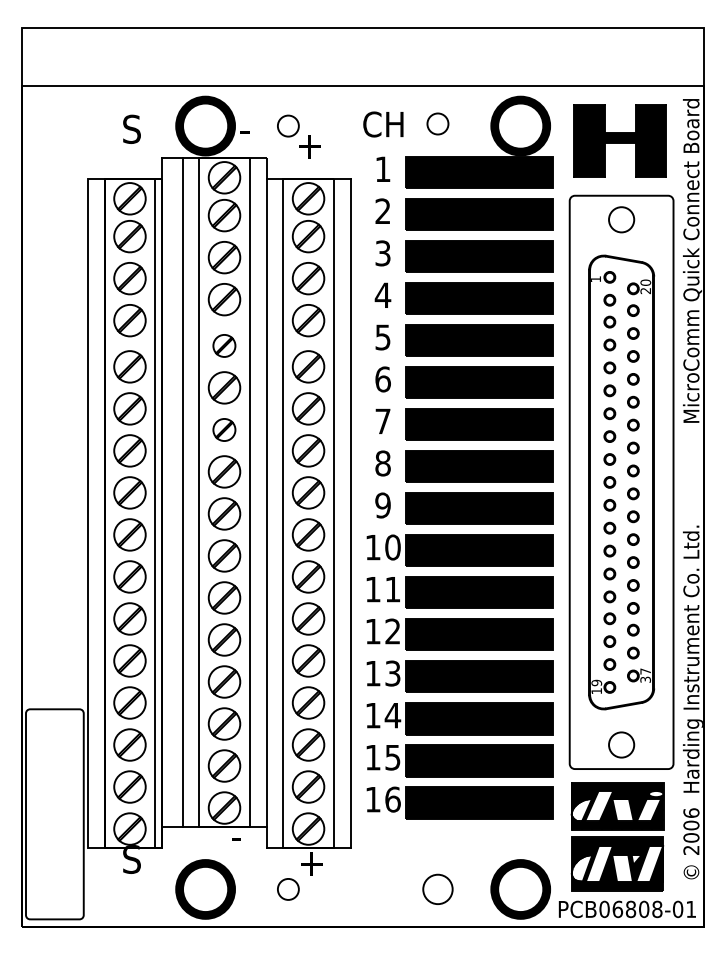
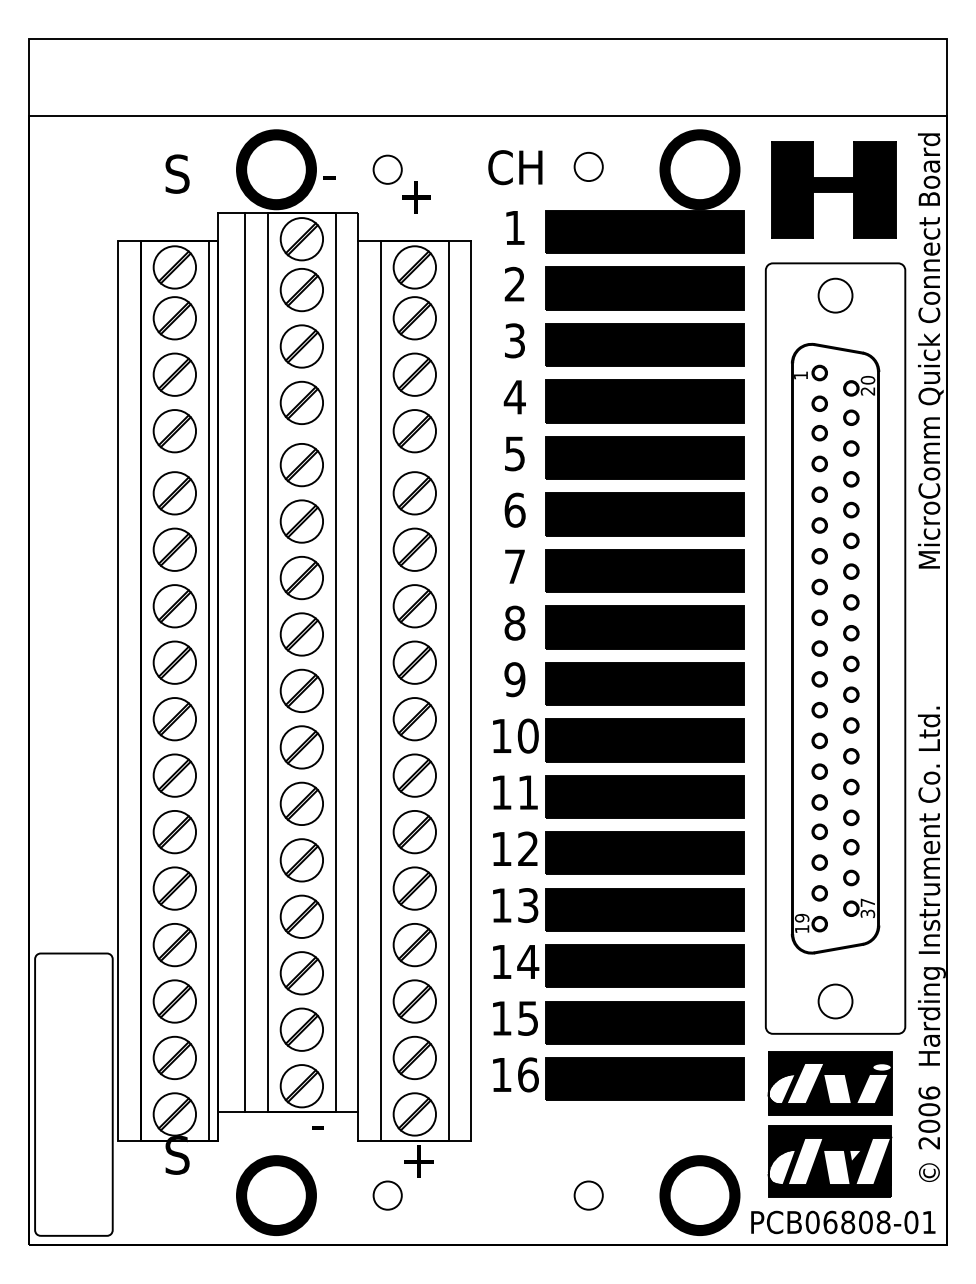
part: (224, 346) -> (301, 465), size x1.43
part: (224, 430) -> (301, 578), size x1.43
circle: (437, 889) -> (588, 1195), size x0.71

